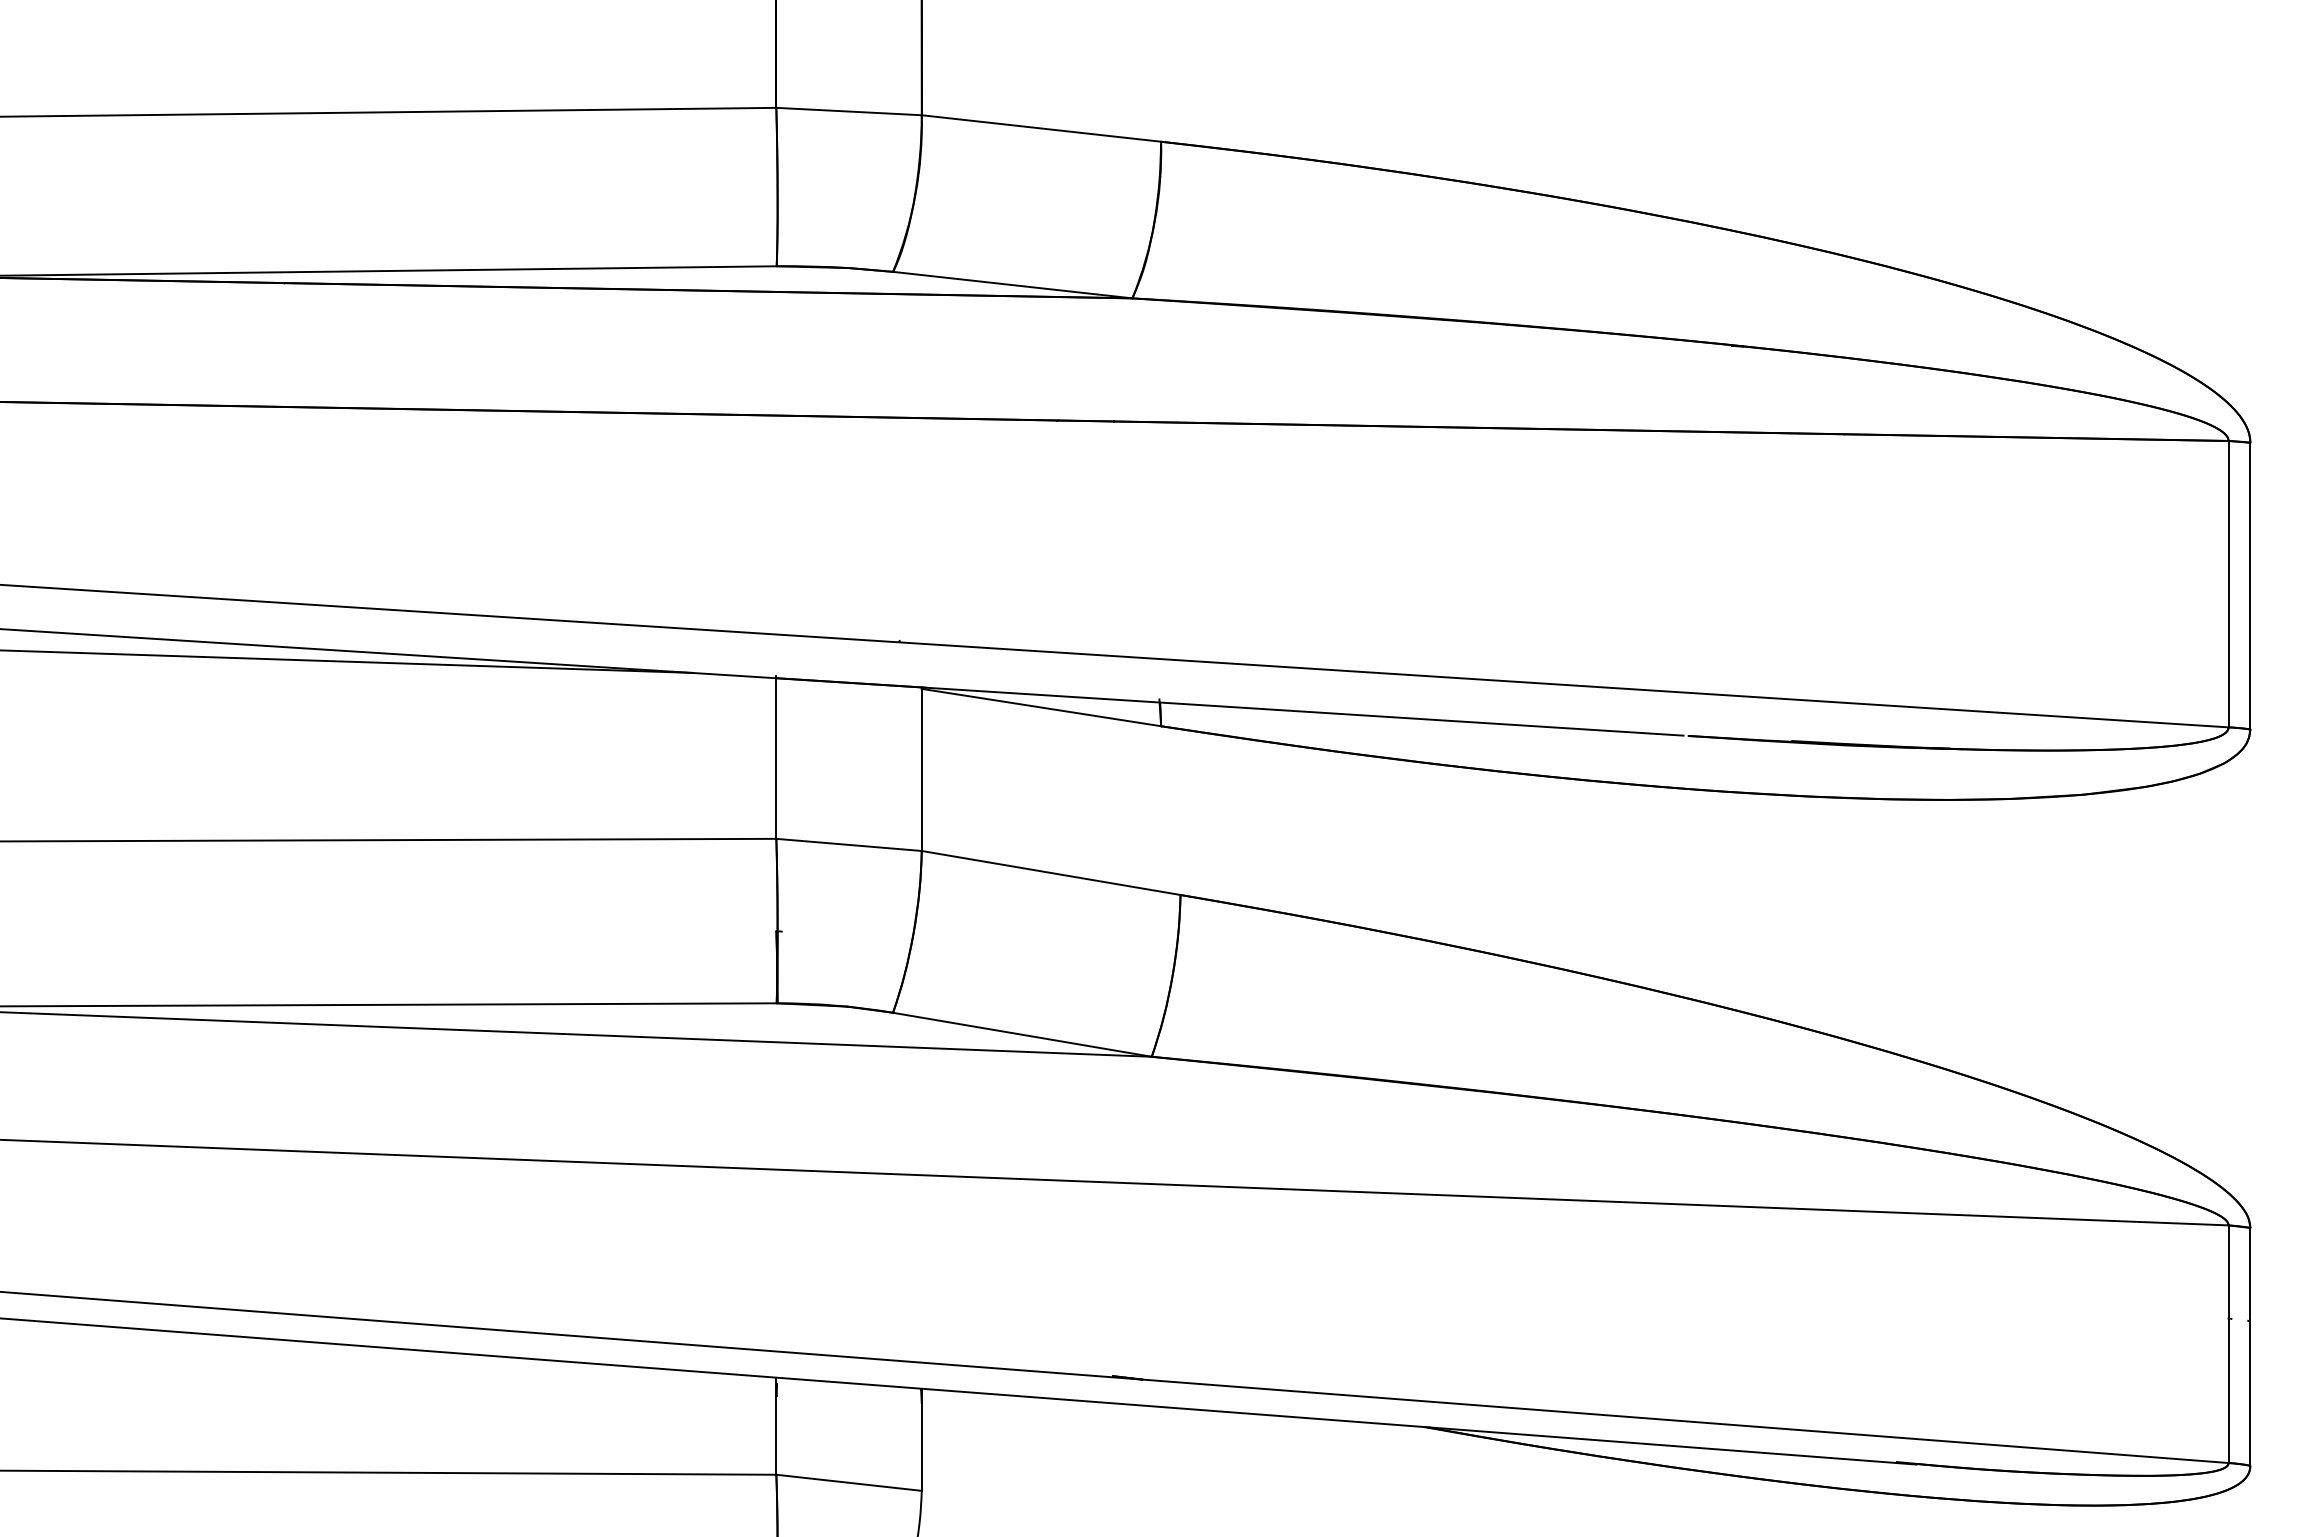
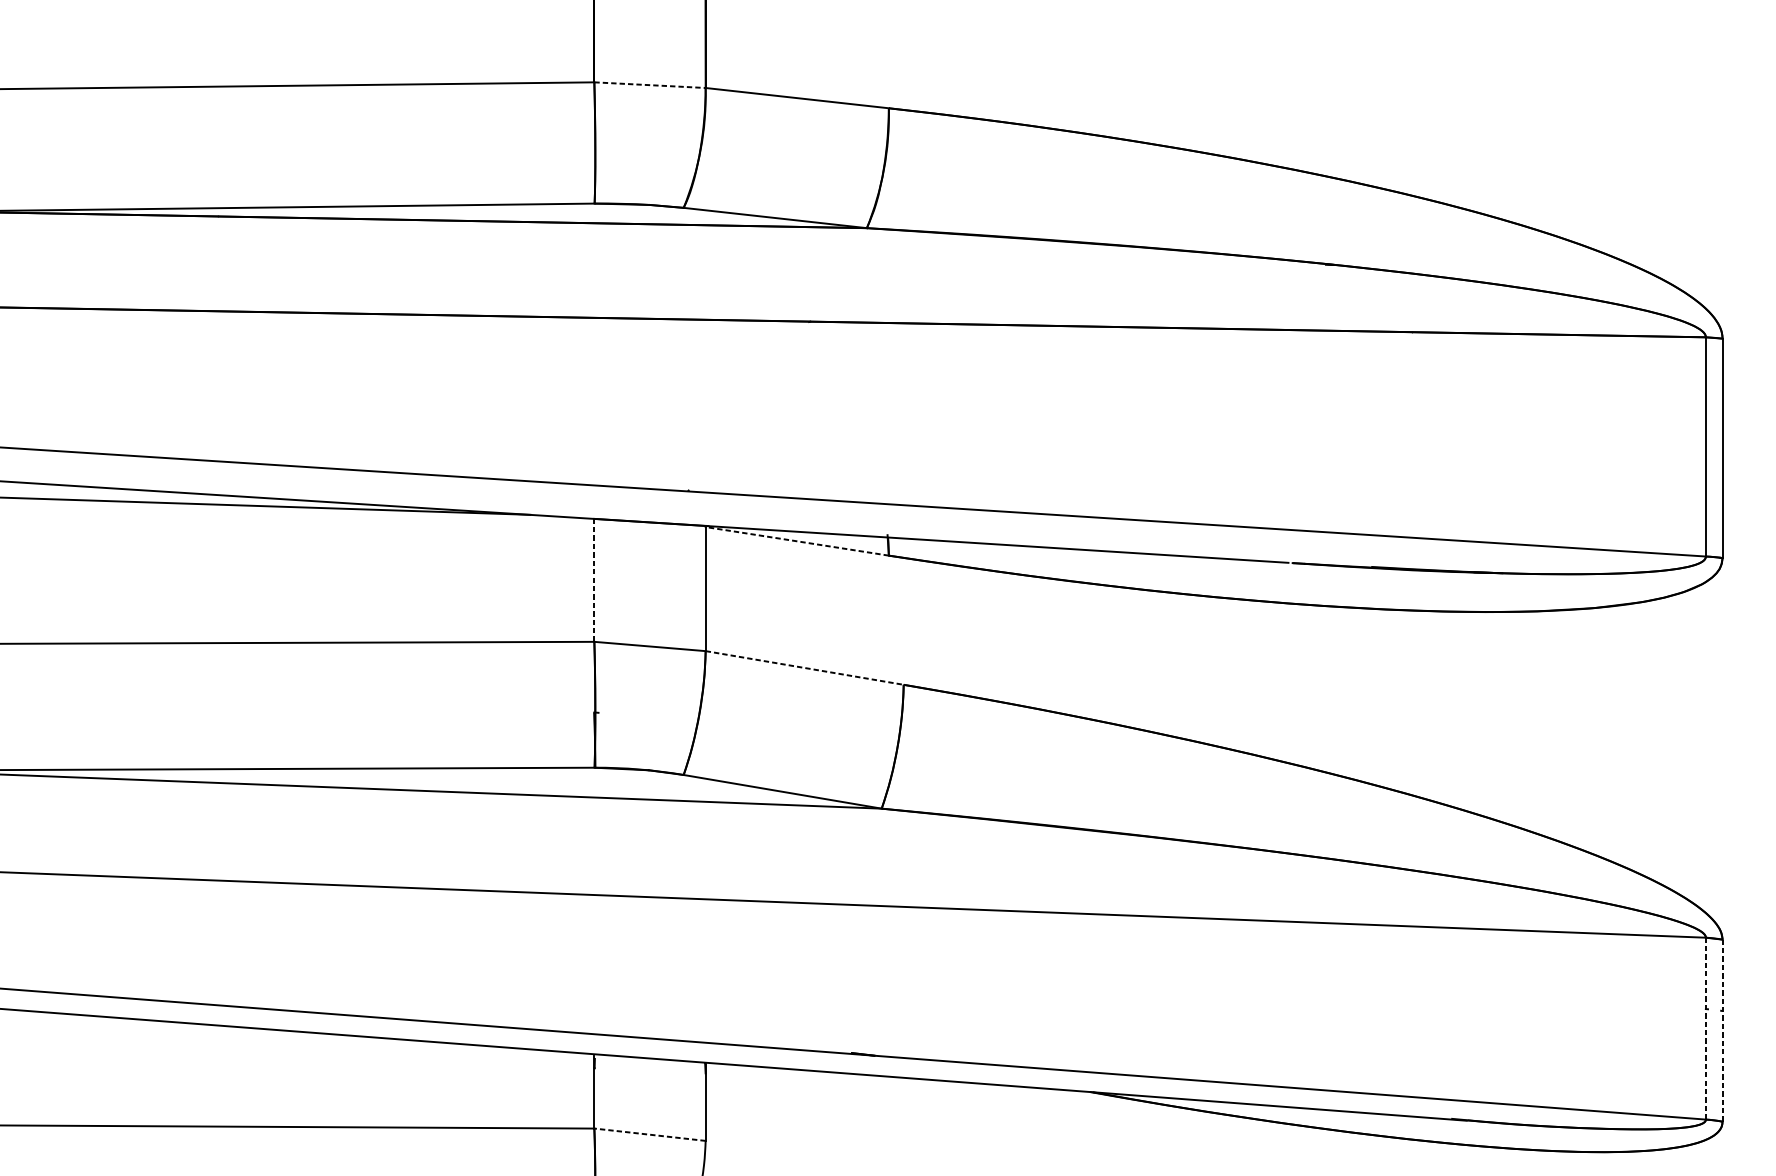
line: (849, 111) -> (650, 85), solid -> dashed
line: (1040, 707) -> (796, 541), solid -> dashed
line: (776, 757) -> (594, 579), solid -> dashed
line: (1051, 873) -> (804, 668), solid -> dashed
line: (2228, 1344) -> (1705, 1028), solid -> dashed
line: (2250, 1346) -> (1722, 1030), solid -> dashed
line: (848, 1482) -> (649, 1134), solid -> dashed

